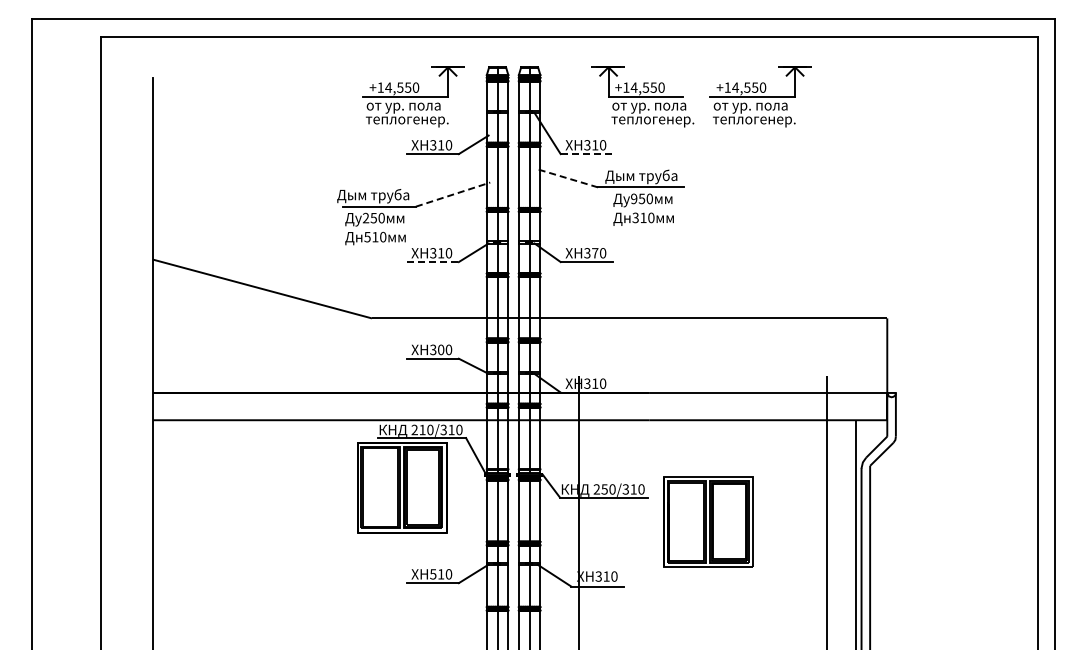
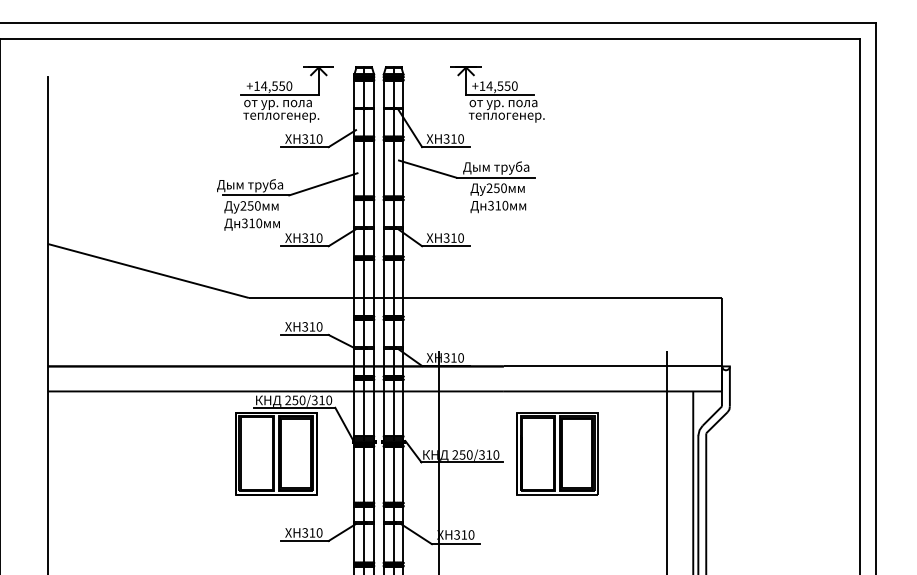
part: (760, 96) -> (605, 94), removed
line: (587, 154) -> (446, 147), dashed -> solid
line: (566, 178) -> (427, 169), dashed -> solid
line: (453, 194) -> (323, 184), dashed -> solid
text: (634, 199) -> (489, 188), 950 -> 250
text: (367, 236) -> (244, 222), 510 -> 310
text: (595, 253) -> (454, 238), 370 -> 310
line: (433, 262) -> (305, 246), dashed -> solid
text: (441, 349) -> (312, 326), 300 -> 310
text: (422, 429) -> (295, 399), 210/310 -> 250/310
part: (708, 521) -> (557, 453), moved
text: (433, 573) -> (305, 532), 510 -> 310

